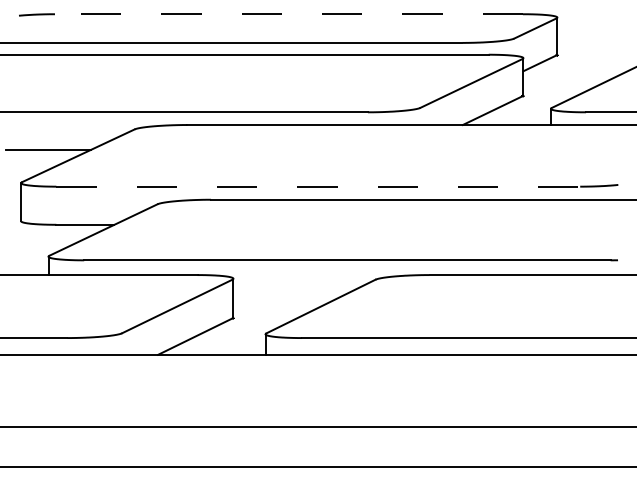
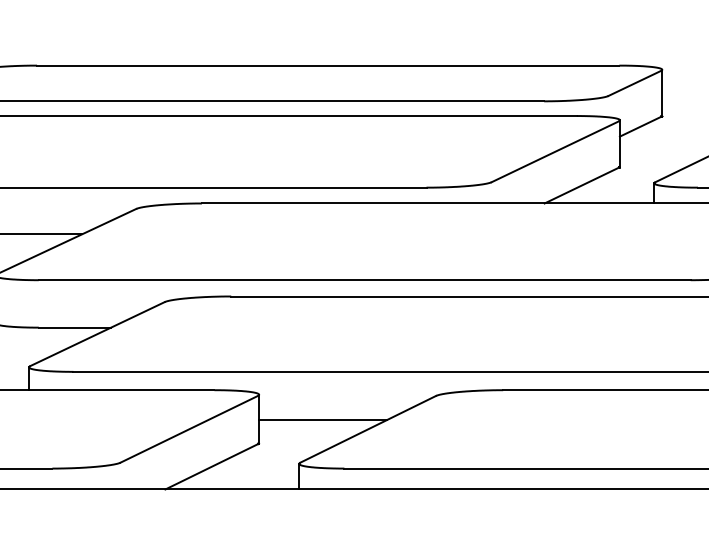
line: (288, 14) -> (327, 65), dashed -> solid
line: (318, 186) -> (364, 279), dashed -> solid
line: (284, 298) -> (322, 419), added

